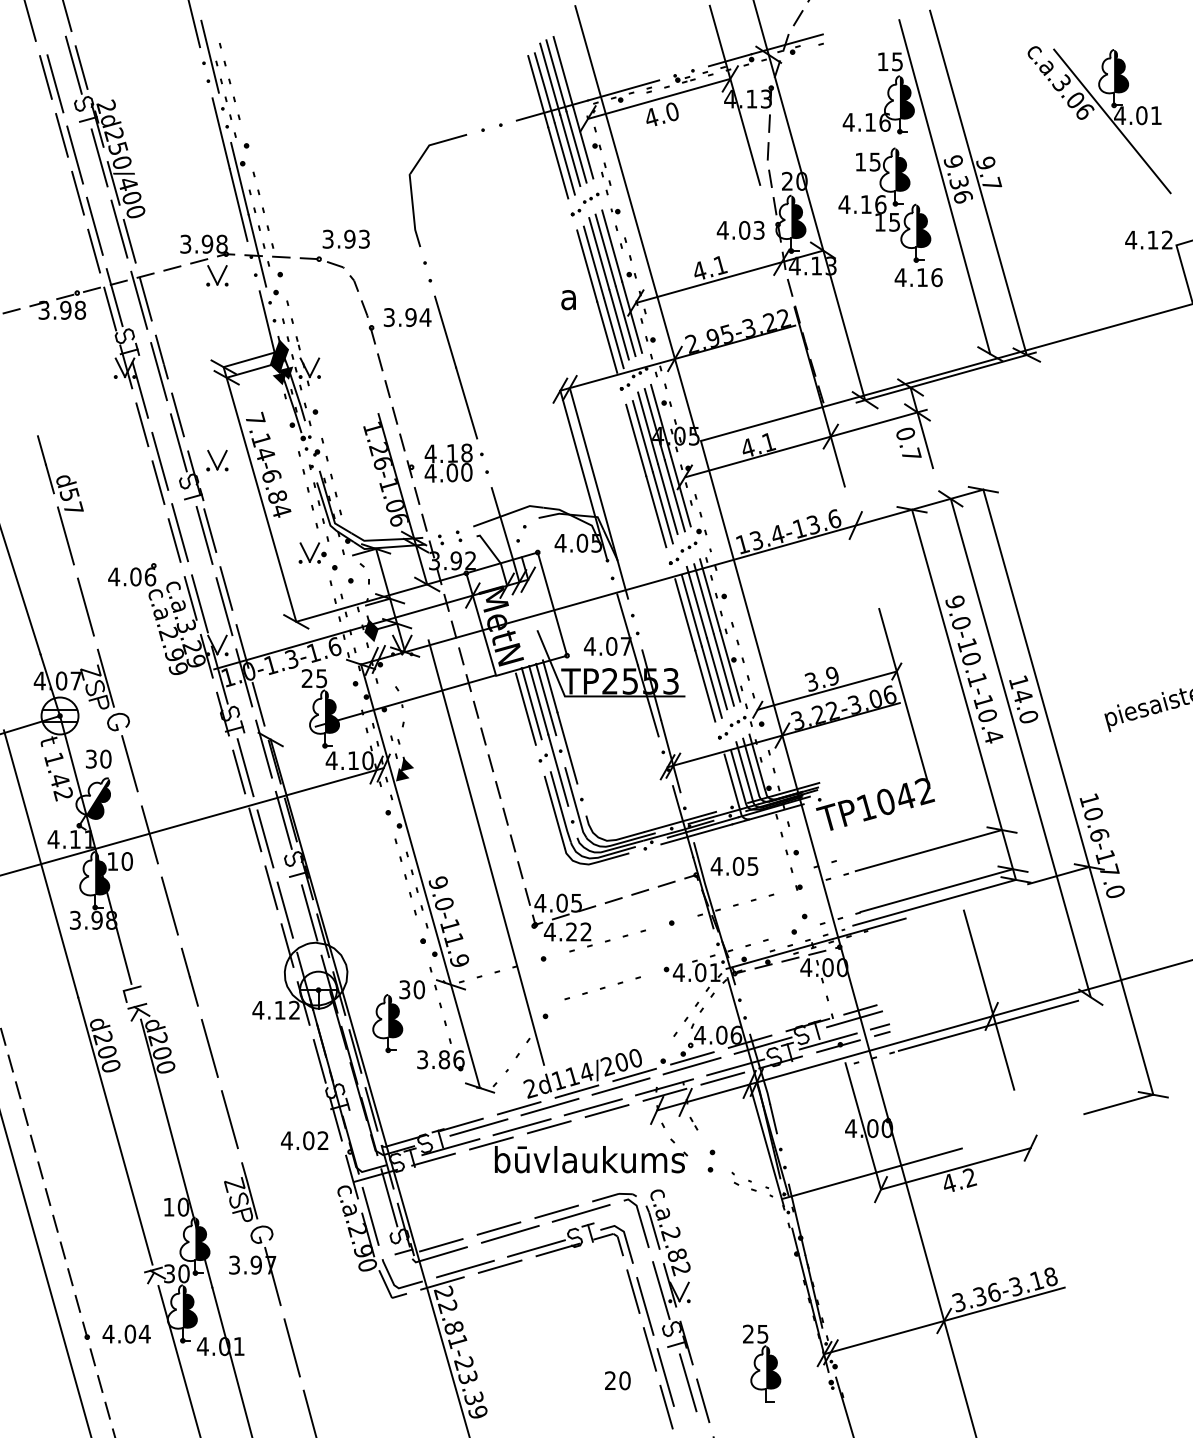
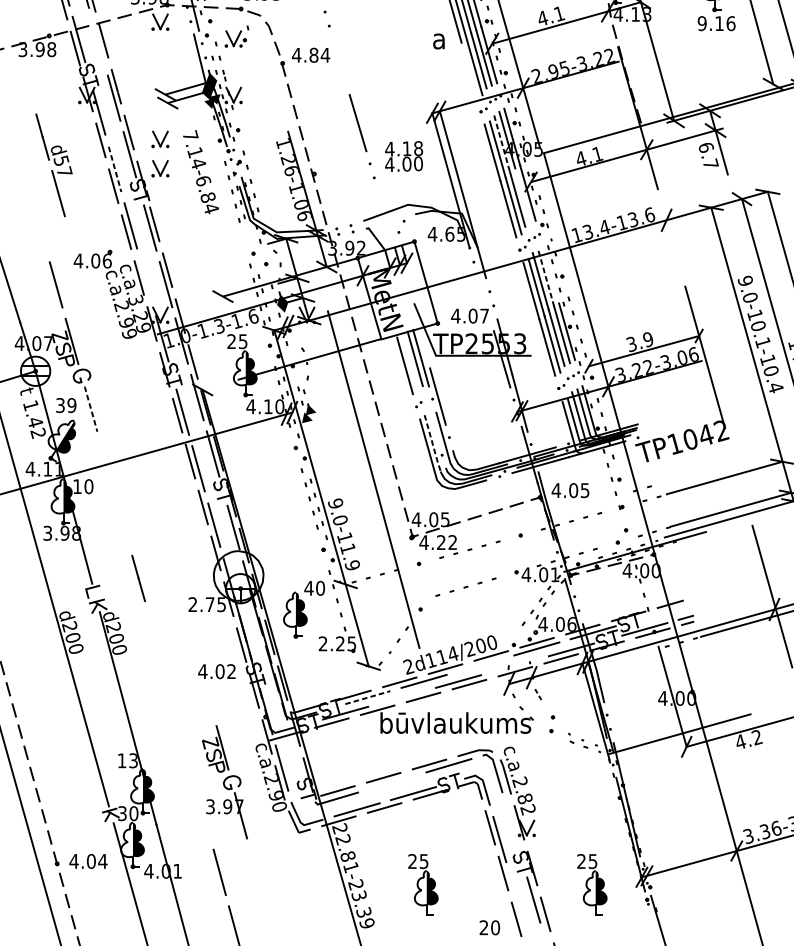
text: (900, 277) -> (702, 23), 4.16 -> 9.16
line: (139, 299) -> (98, 41), removed
text: (399, 317) -> (304, 55), 3.94 -> 4.84
line: (445, 331) -> (341, 66), removed
line: (607, 336) -> (469, 70), removed
part: (217, 423) -> (160, 139), added
line: (648, 428) -> (502, 143), solid -> dashed
text: (905, 433) -> (706, 147), 0.7 -> 6.7
line: (160, 461) -> (115, 169), solid -> dashed
text: (448, 462) -> (403, 155), moved
line: (259, 494) -> (193, 195), removed
line: (674, 495) -> (522, 196), removed
part: (60, 500) -> (54, 165), moved
line: (501, 523) -> (385, 218), removed
text: (582, 542) -> (449, 233), 4.05 -> 4.65
part: (313, 549) -> (236, 36), moved
line: (710, 594) -> (551, 274), removed
line: (703, 597) -> (545, 277), solid -> dashed
line: (199, 603) -> (146, 282), removed
line: (627, 629) -> (485, 302), removed
line: (549, 686) -> (423, 347), removed
line: (531, 703) -> (409, 361), removed
text: (105, 758) -> (71, 404), 30 -> 39
line: (129, 763) -> (90, 408), solid -> dashed
line: (558, 769) -> (430, 413), removed
line: (560, 807) -> (432, 443), solid -> dashed
line: (149, 834) -> (106, 465), removed
line: (169, 905) -> (122, 521), removed
text: (404, 989) -> (308, 588), 30 -> 40
text: (275, 1009) -> (206, 604), 4.12 -> 2.75
line: (854, 1019) -> (665, 611), removed
line: (209, 1047) -> (154, 634), removed
text: (440, 1059) -> (337, 643), 3.86 -> 2.25
line: (620, 1086) -> (480, 665), removed
line: (664, 1087) -> (514, 665), removed
line: (229, 1119) -> (170, 691), removed
line: (478, 1127) -> (367, 697), solid -> dashed
line: (521, 1127) -> (401, 697), removed
text: (304, 1140) -> (216, 671), moved
line: (389, 1197) -> (296, 753), removed
text: (183, 1206) -> (133, 760), 10 -> 13
part: (252, 1233) -> (224, 781), moved
line: (510, 1233) -> (392, 781), removed
line: (661, 1290) -> (512, 826), removed
part: (549, 1363) -> (423, 884), added
line: (665, 1377) -> (515, 895), removed
text: (617, 1380) -> (489, 927), moved

